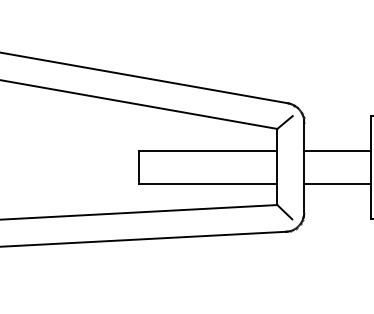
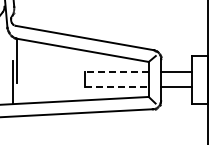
line: (207, 149) -> (116, 71), solid -> dashed
line: (207, 184) -> (116, 87), solid -> dashed

